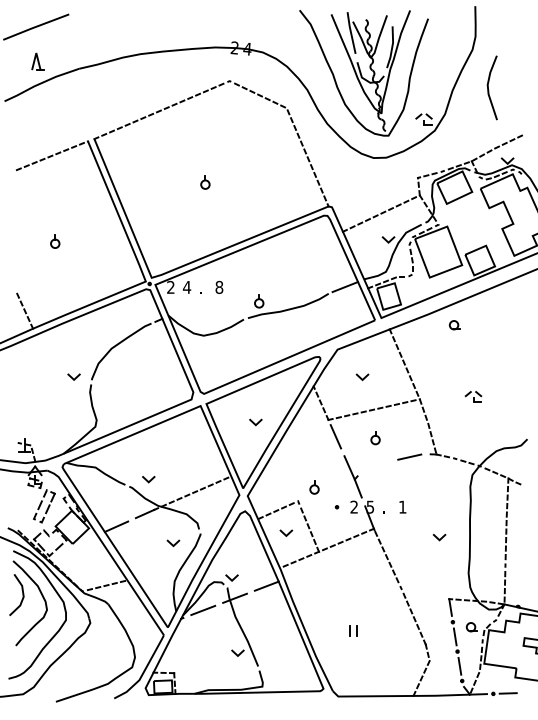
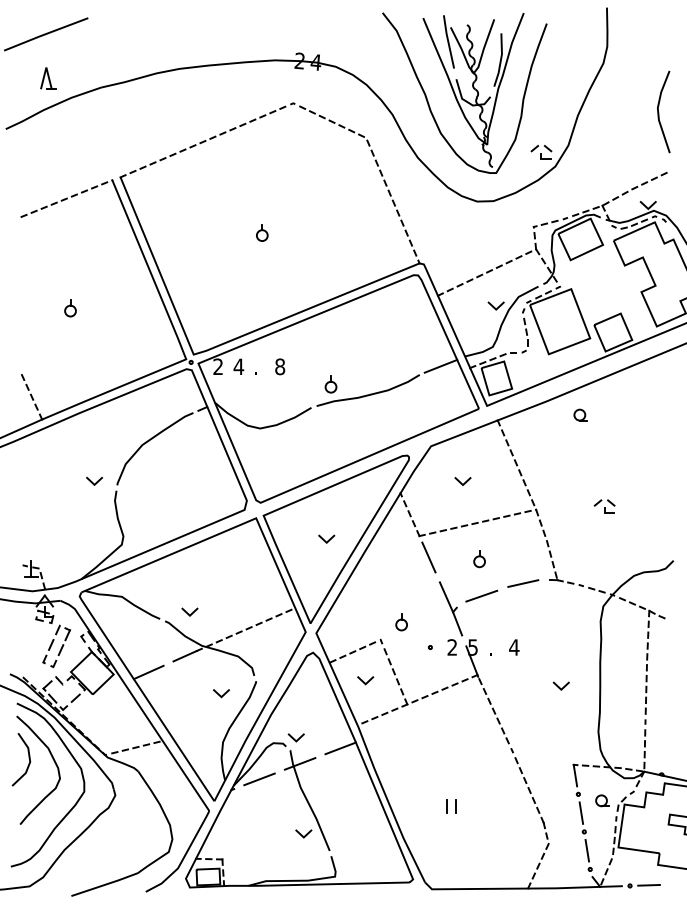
line: (489, 88) -> (659, 112), moved
line: (377, 466) -> (481, 595), added
text: (402, 507) -> (514, 647), 1 -> 4

